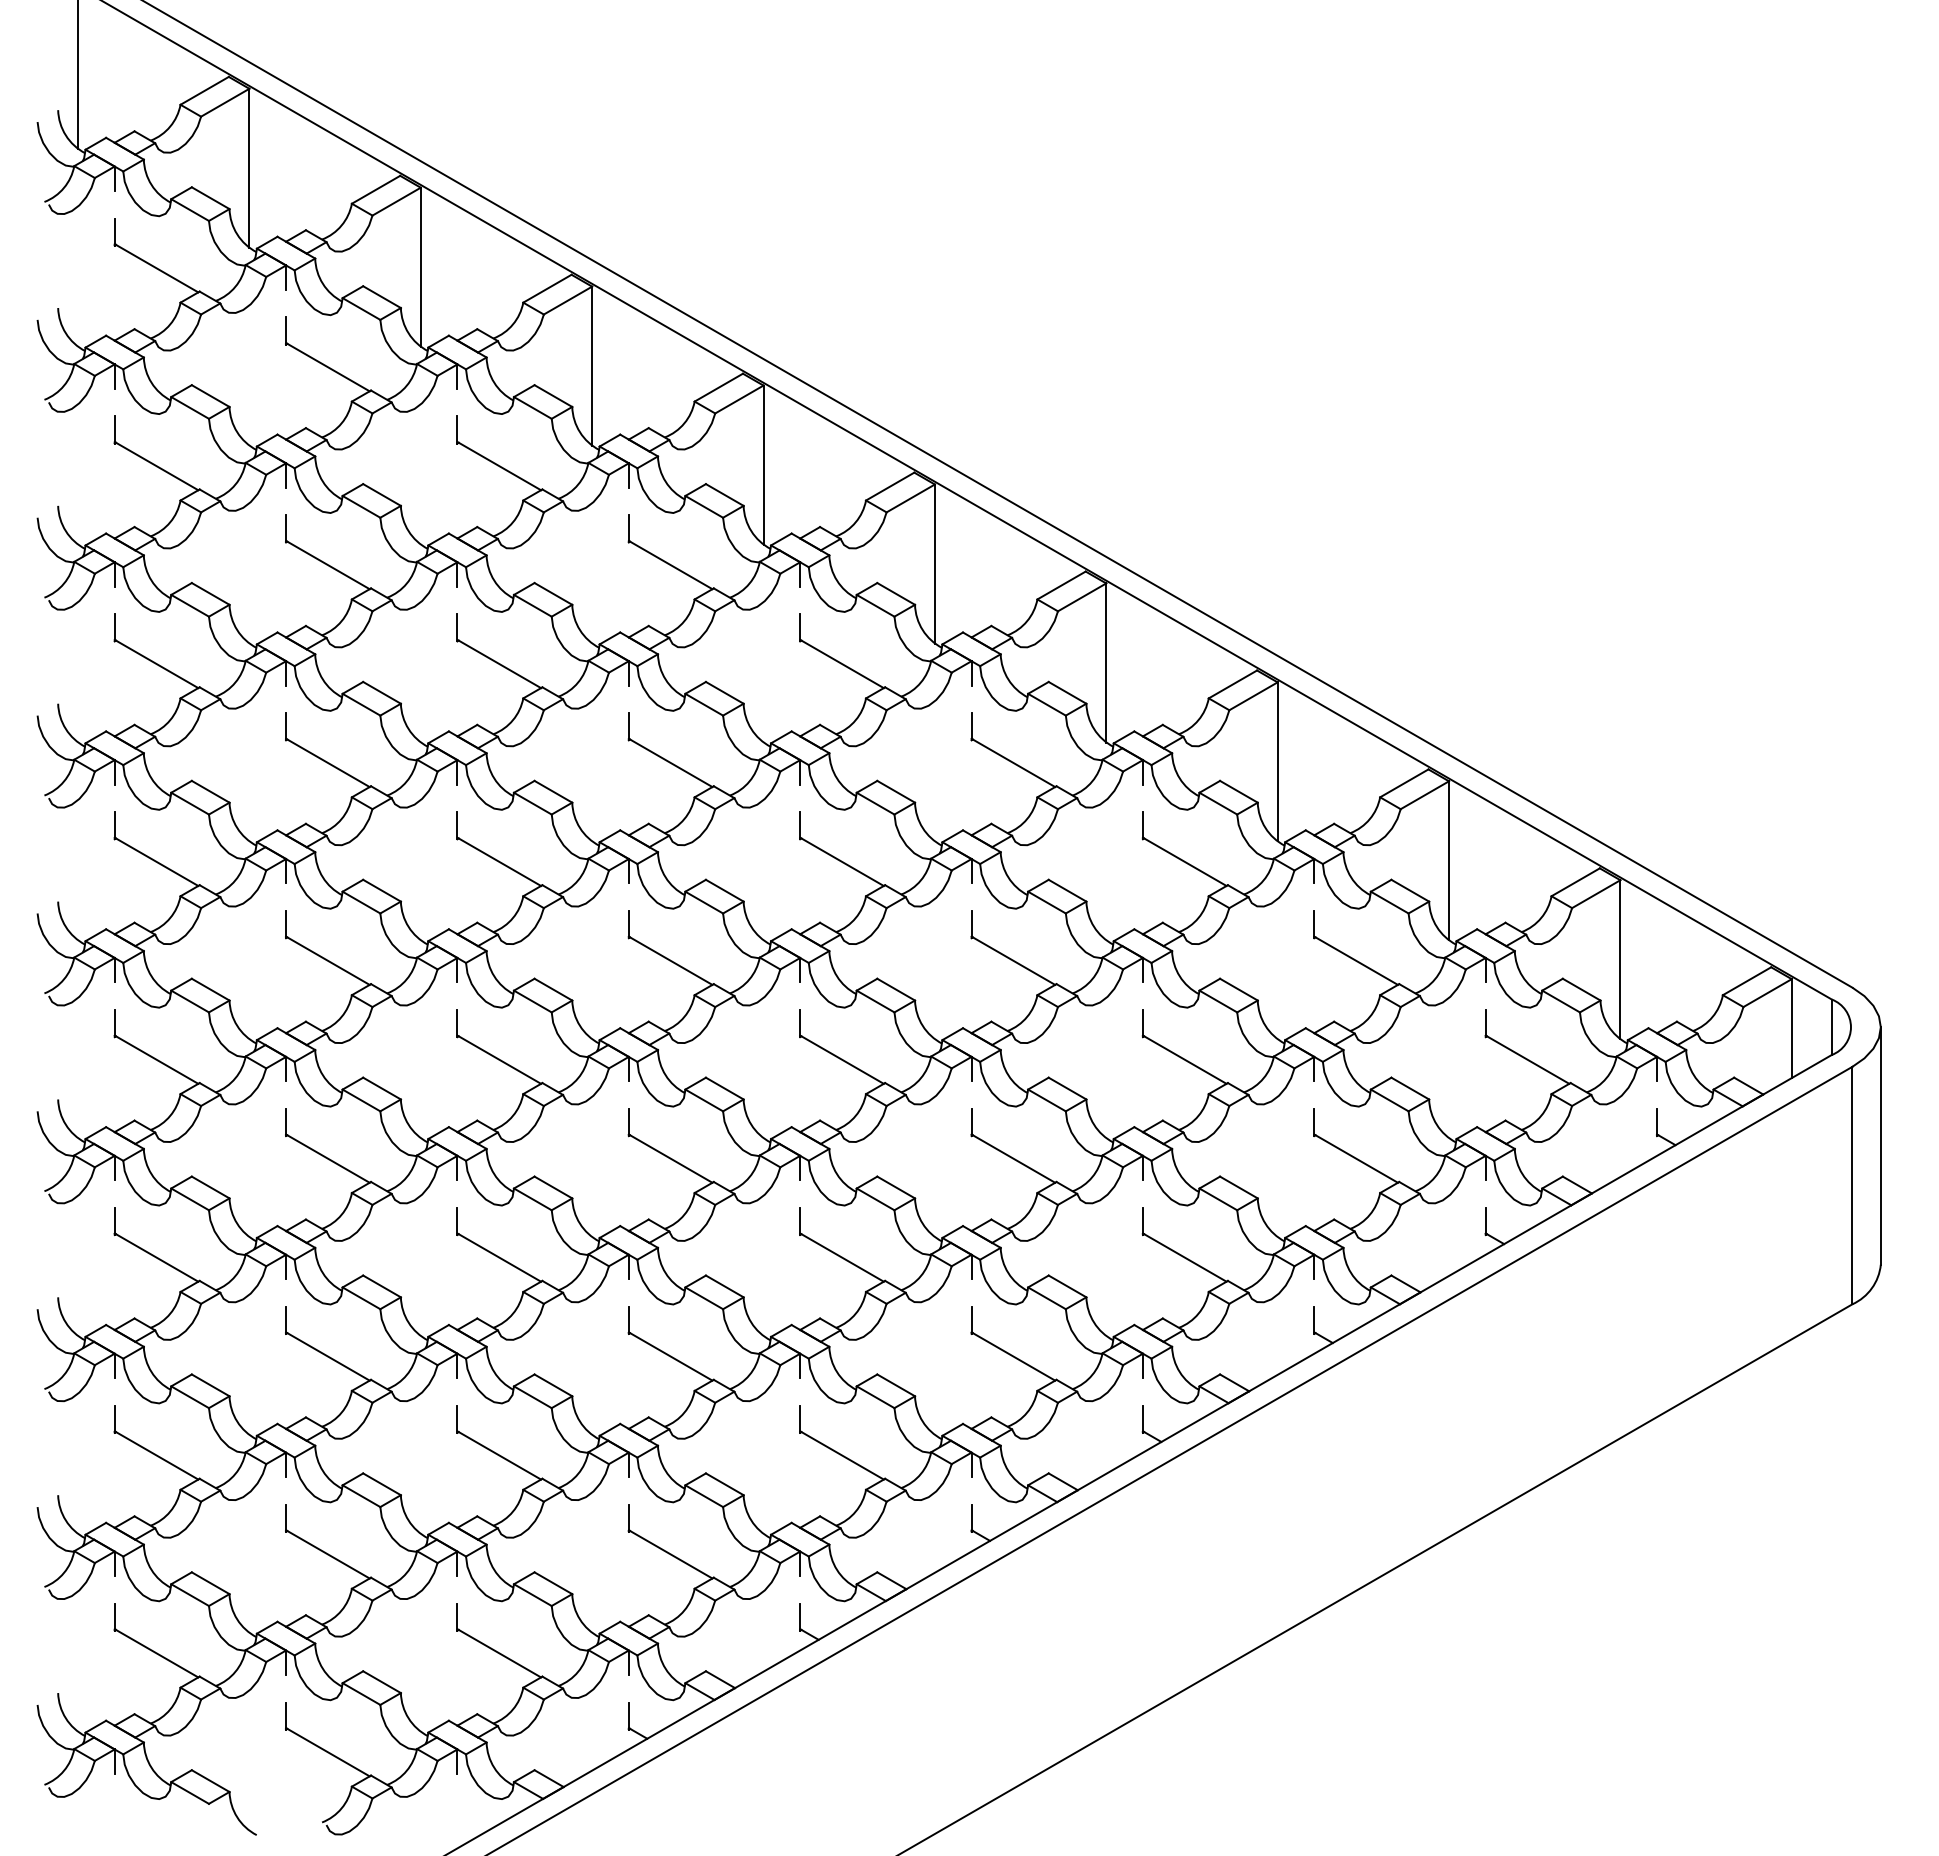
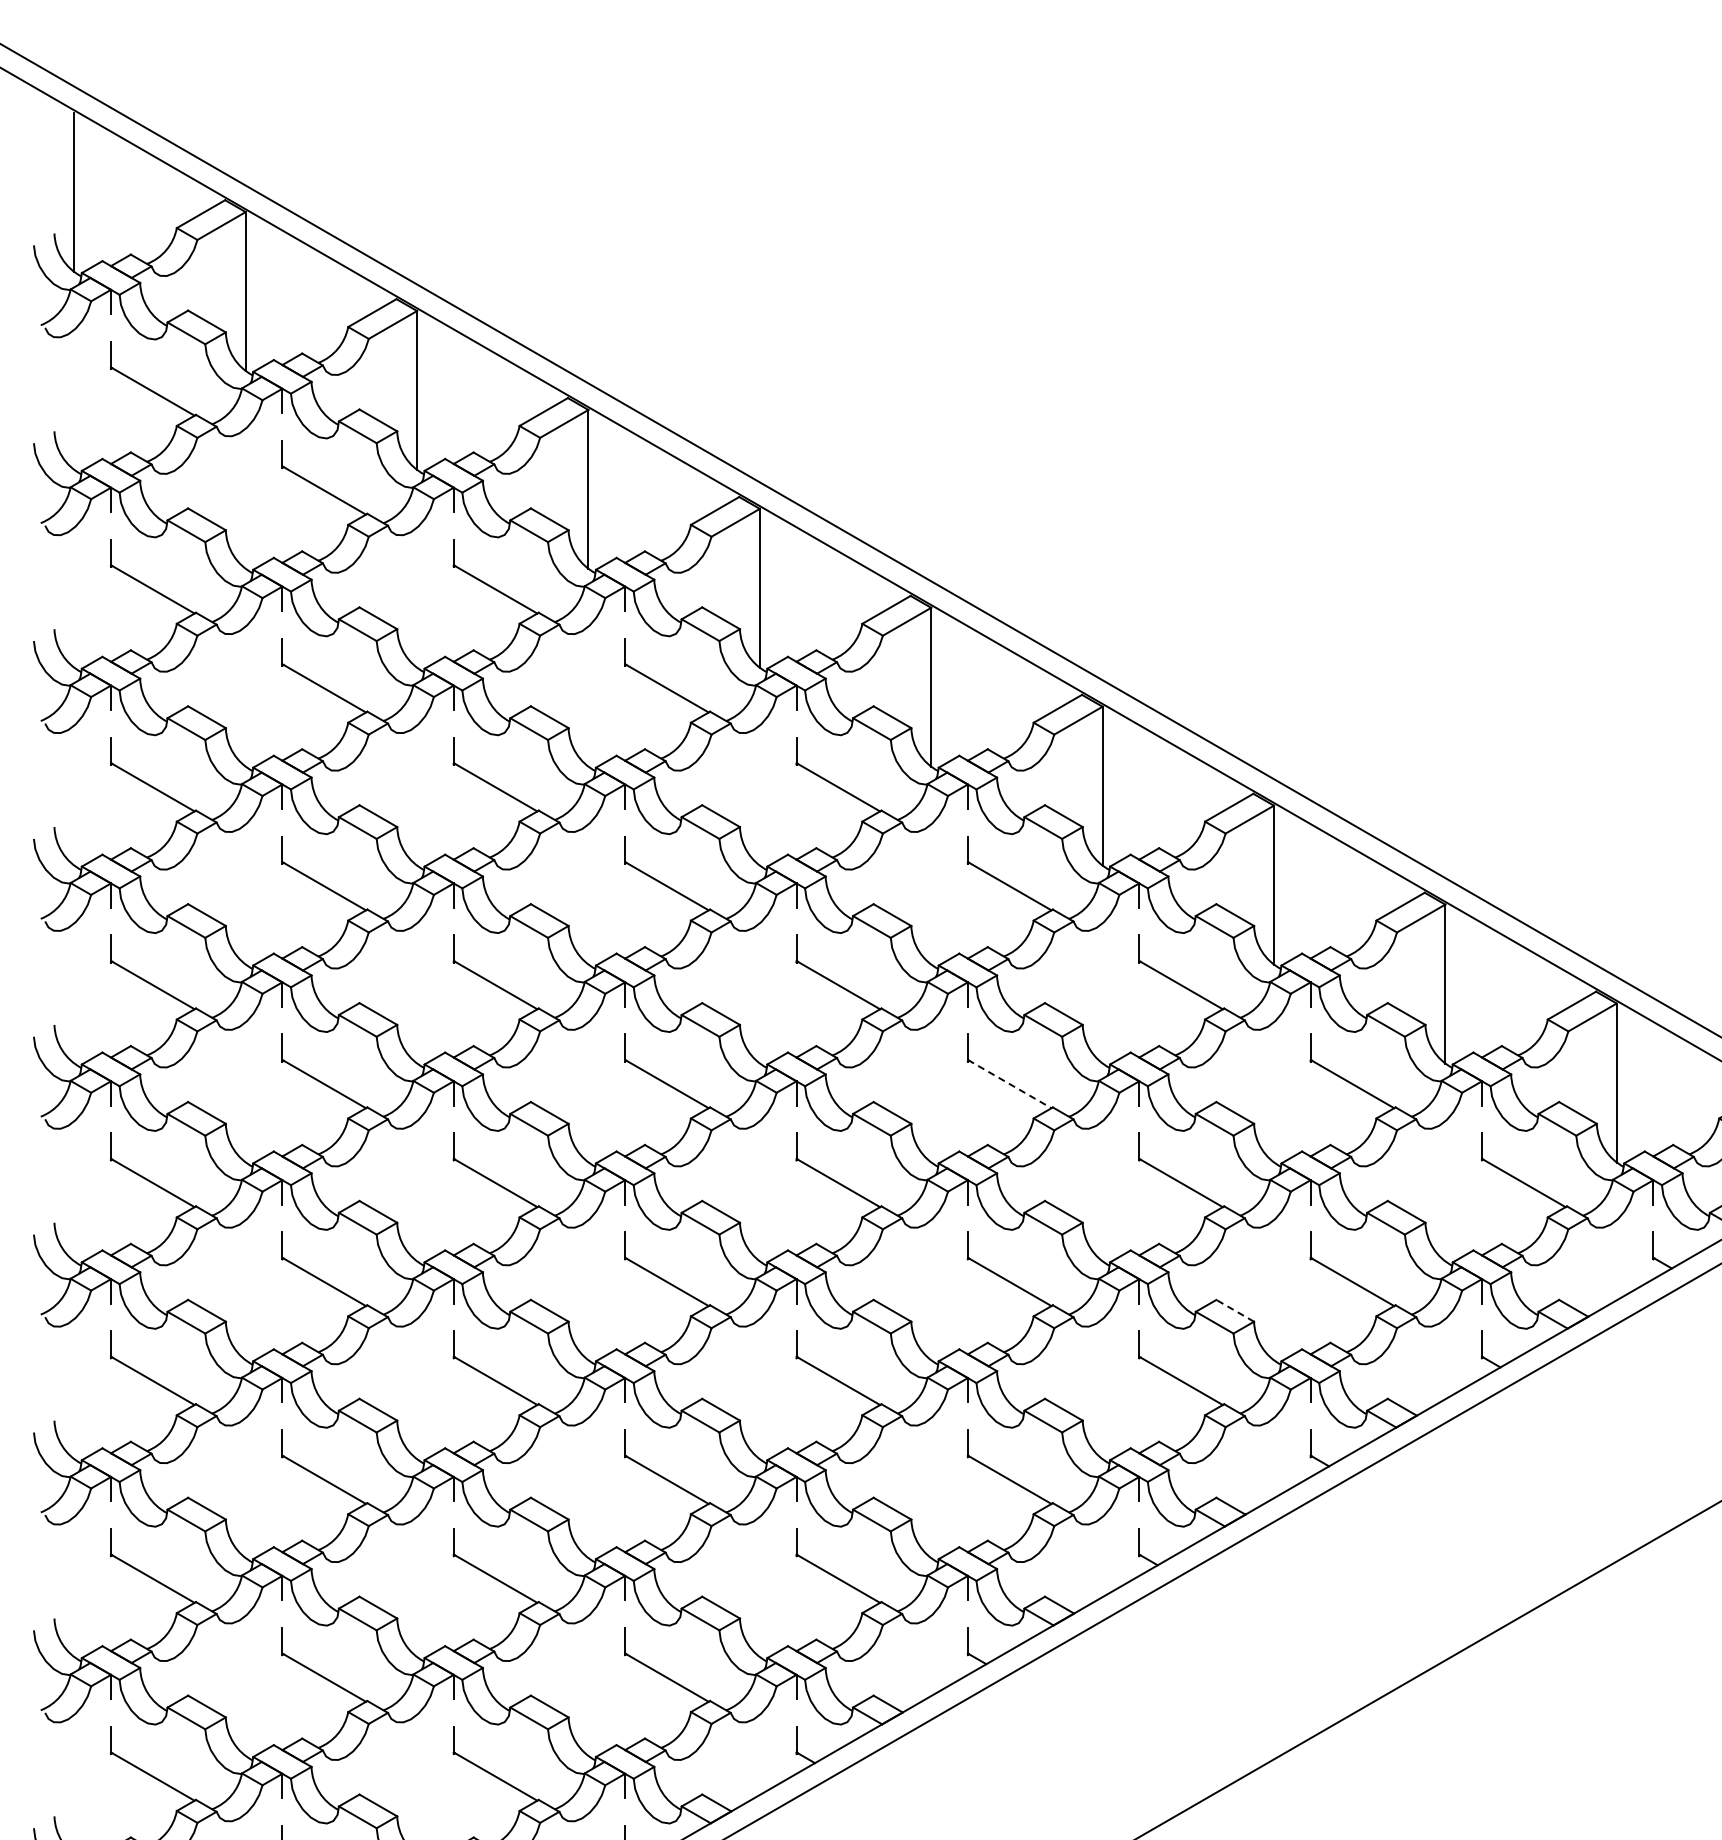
line: (1013, 961) -> (1009, 1084), solid -> dashed
line: (1238, 1187) -> (1234, 1310), solid -> dashed

